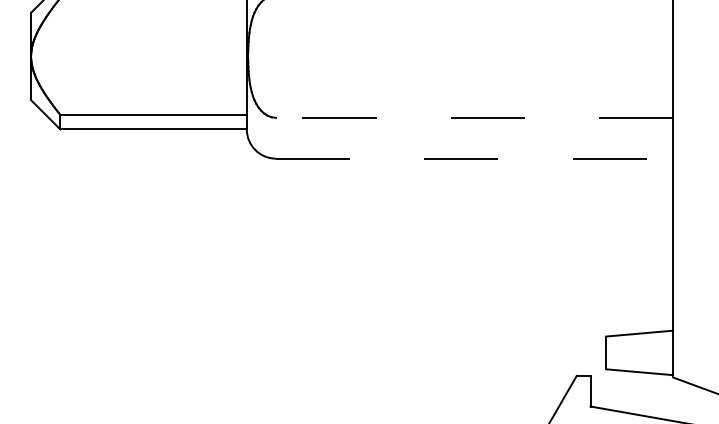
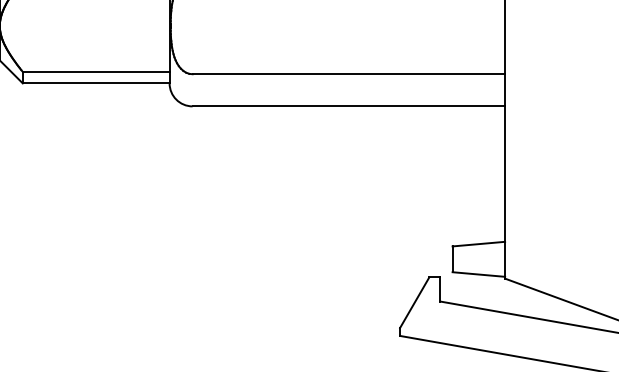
line: (474, 118) -> (348, 74), dashed -> solid
line: (475, 158) -> (349, 106), dashed -> solid

